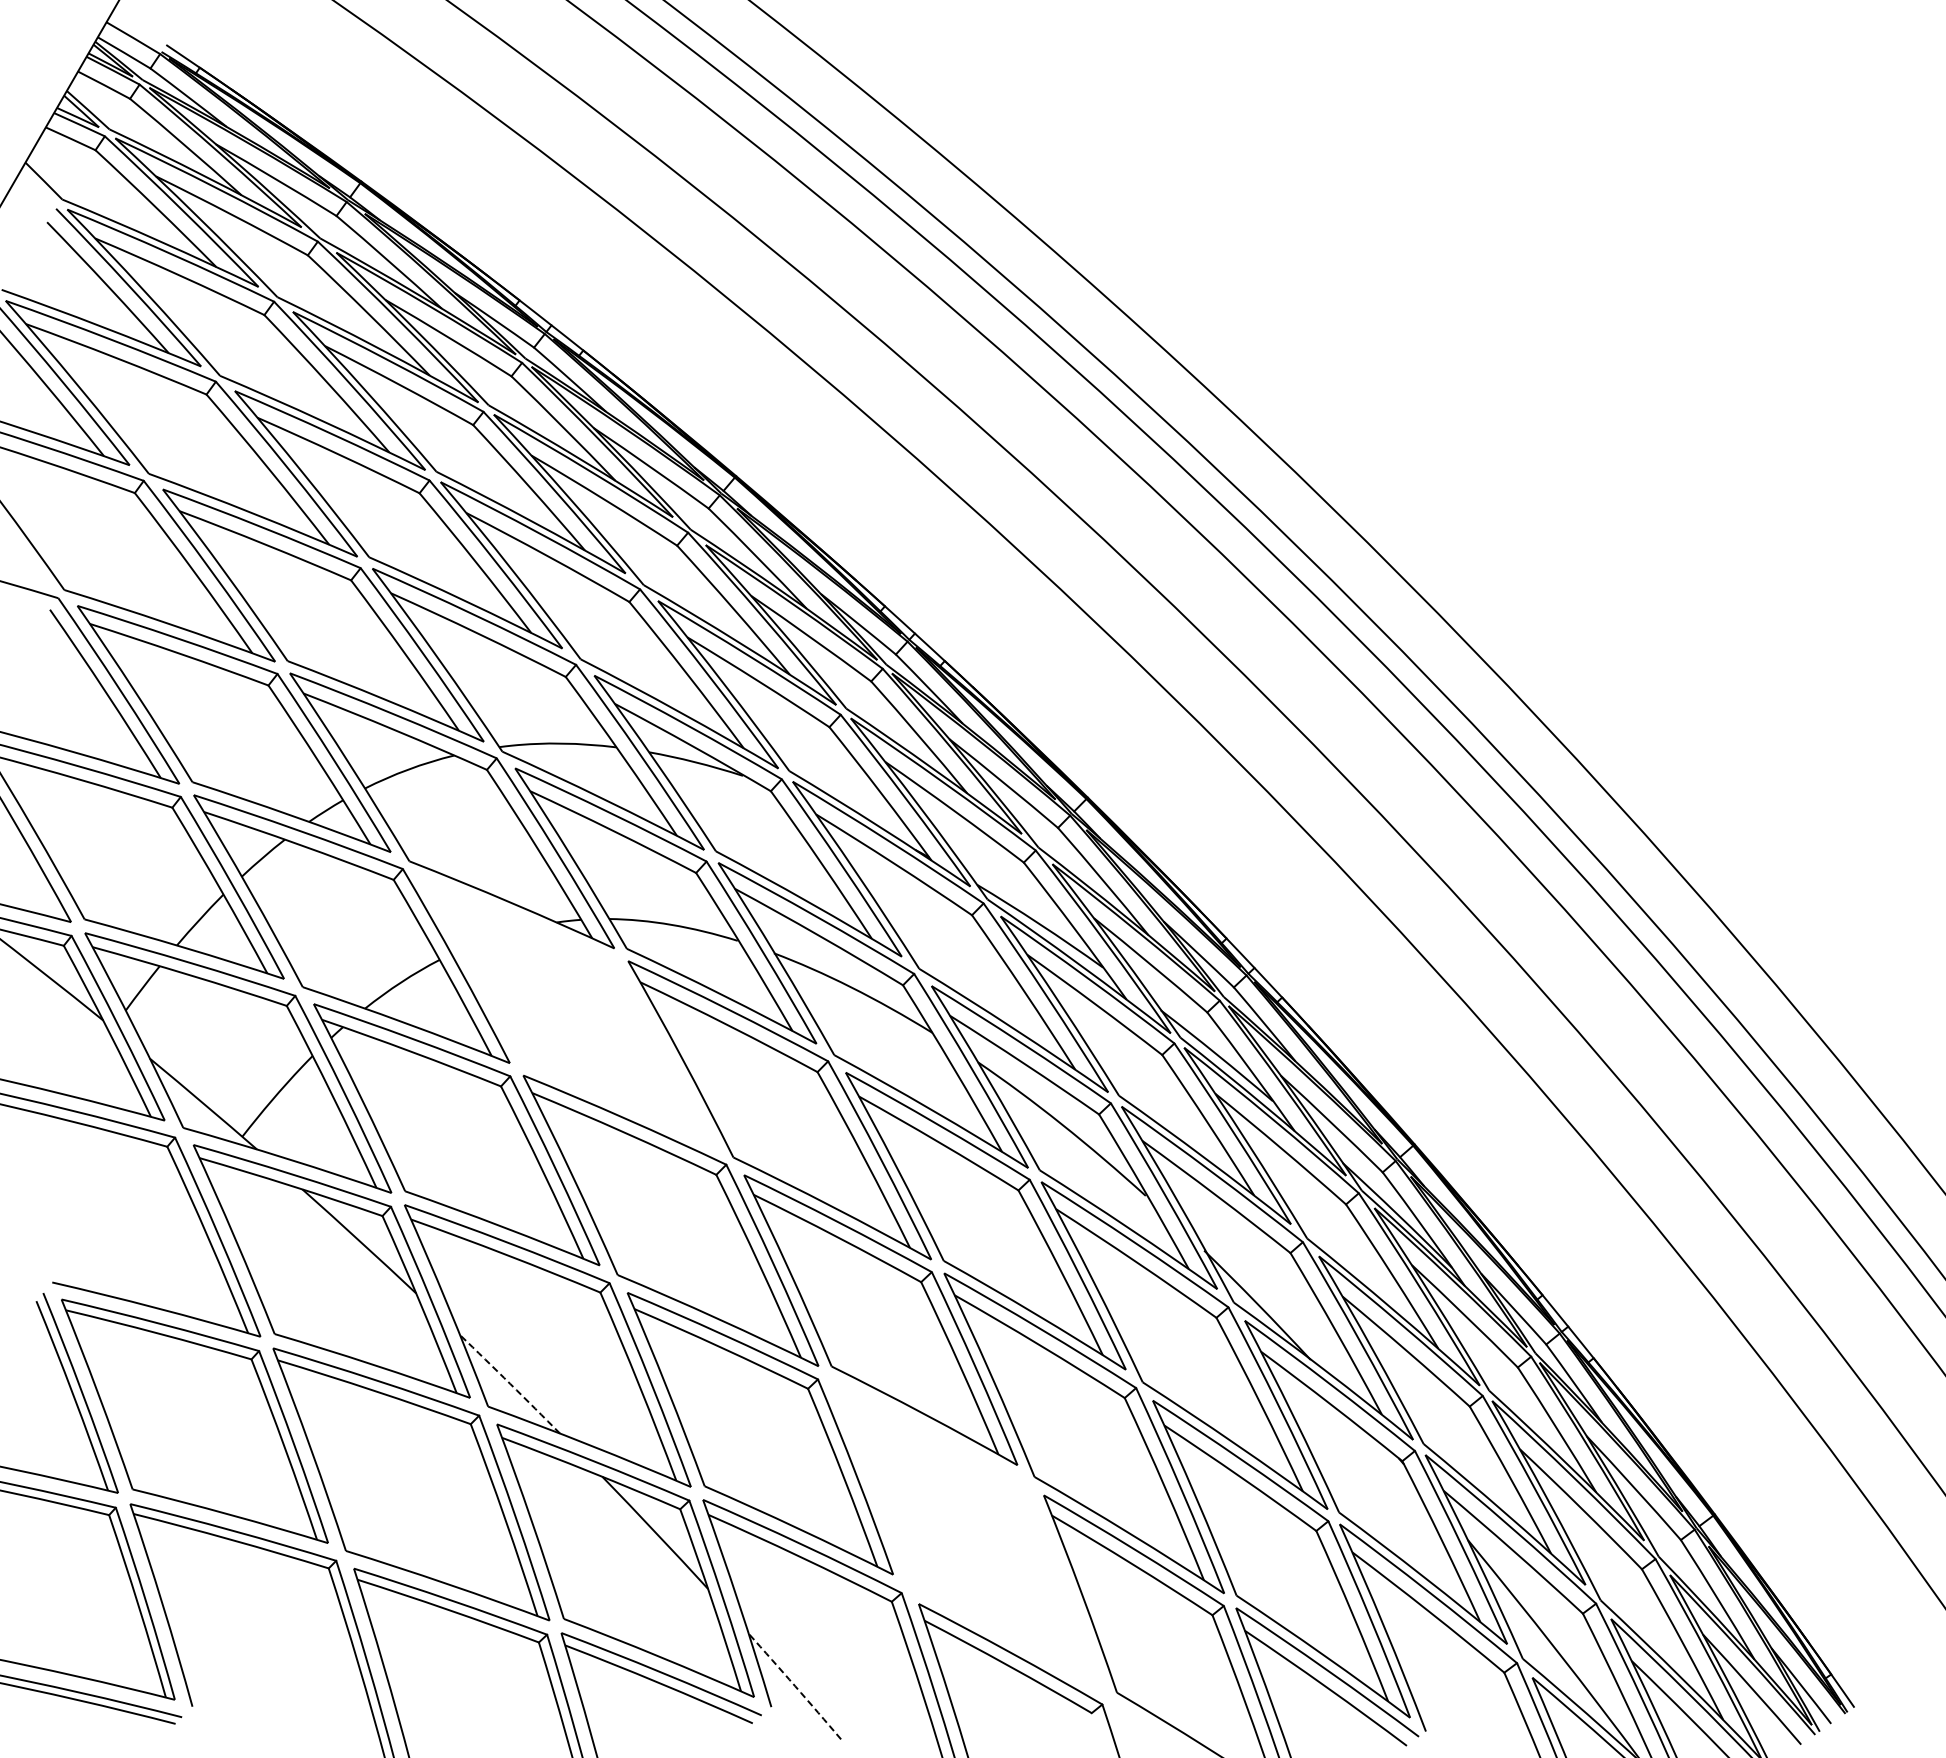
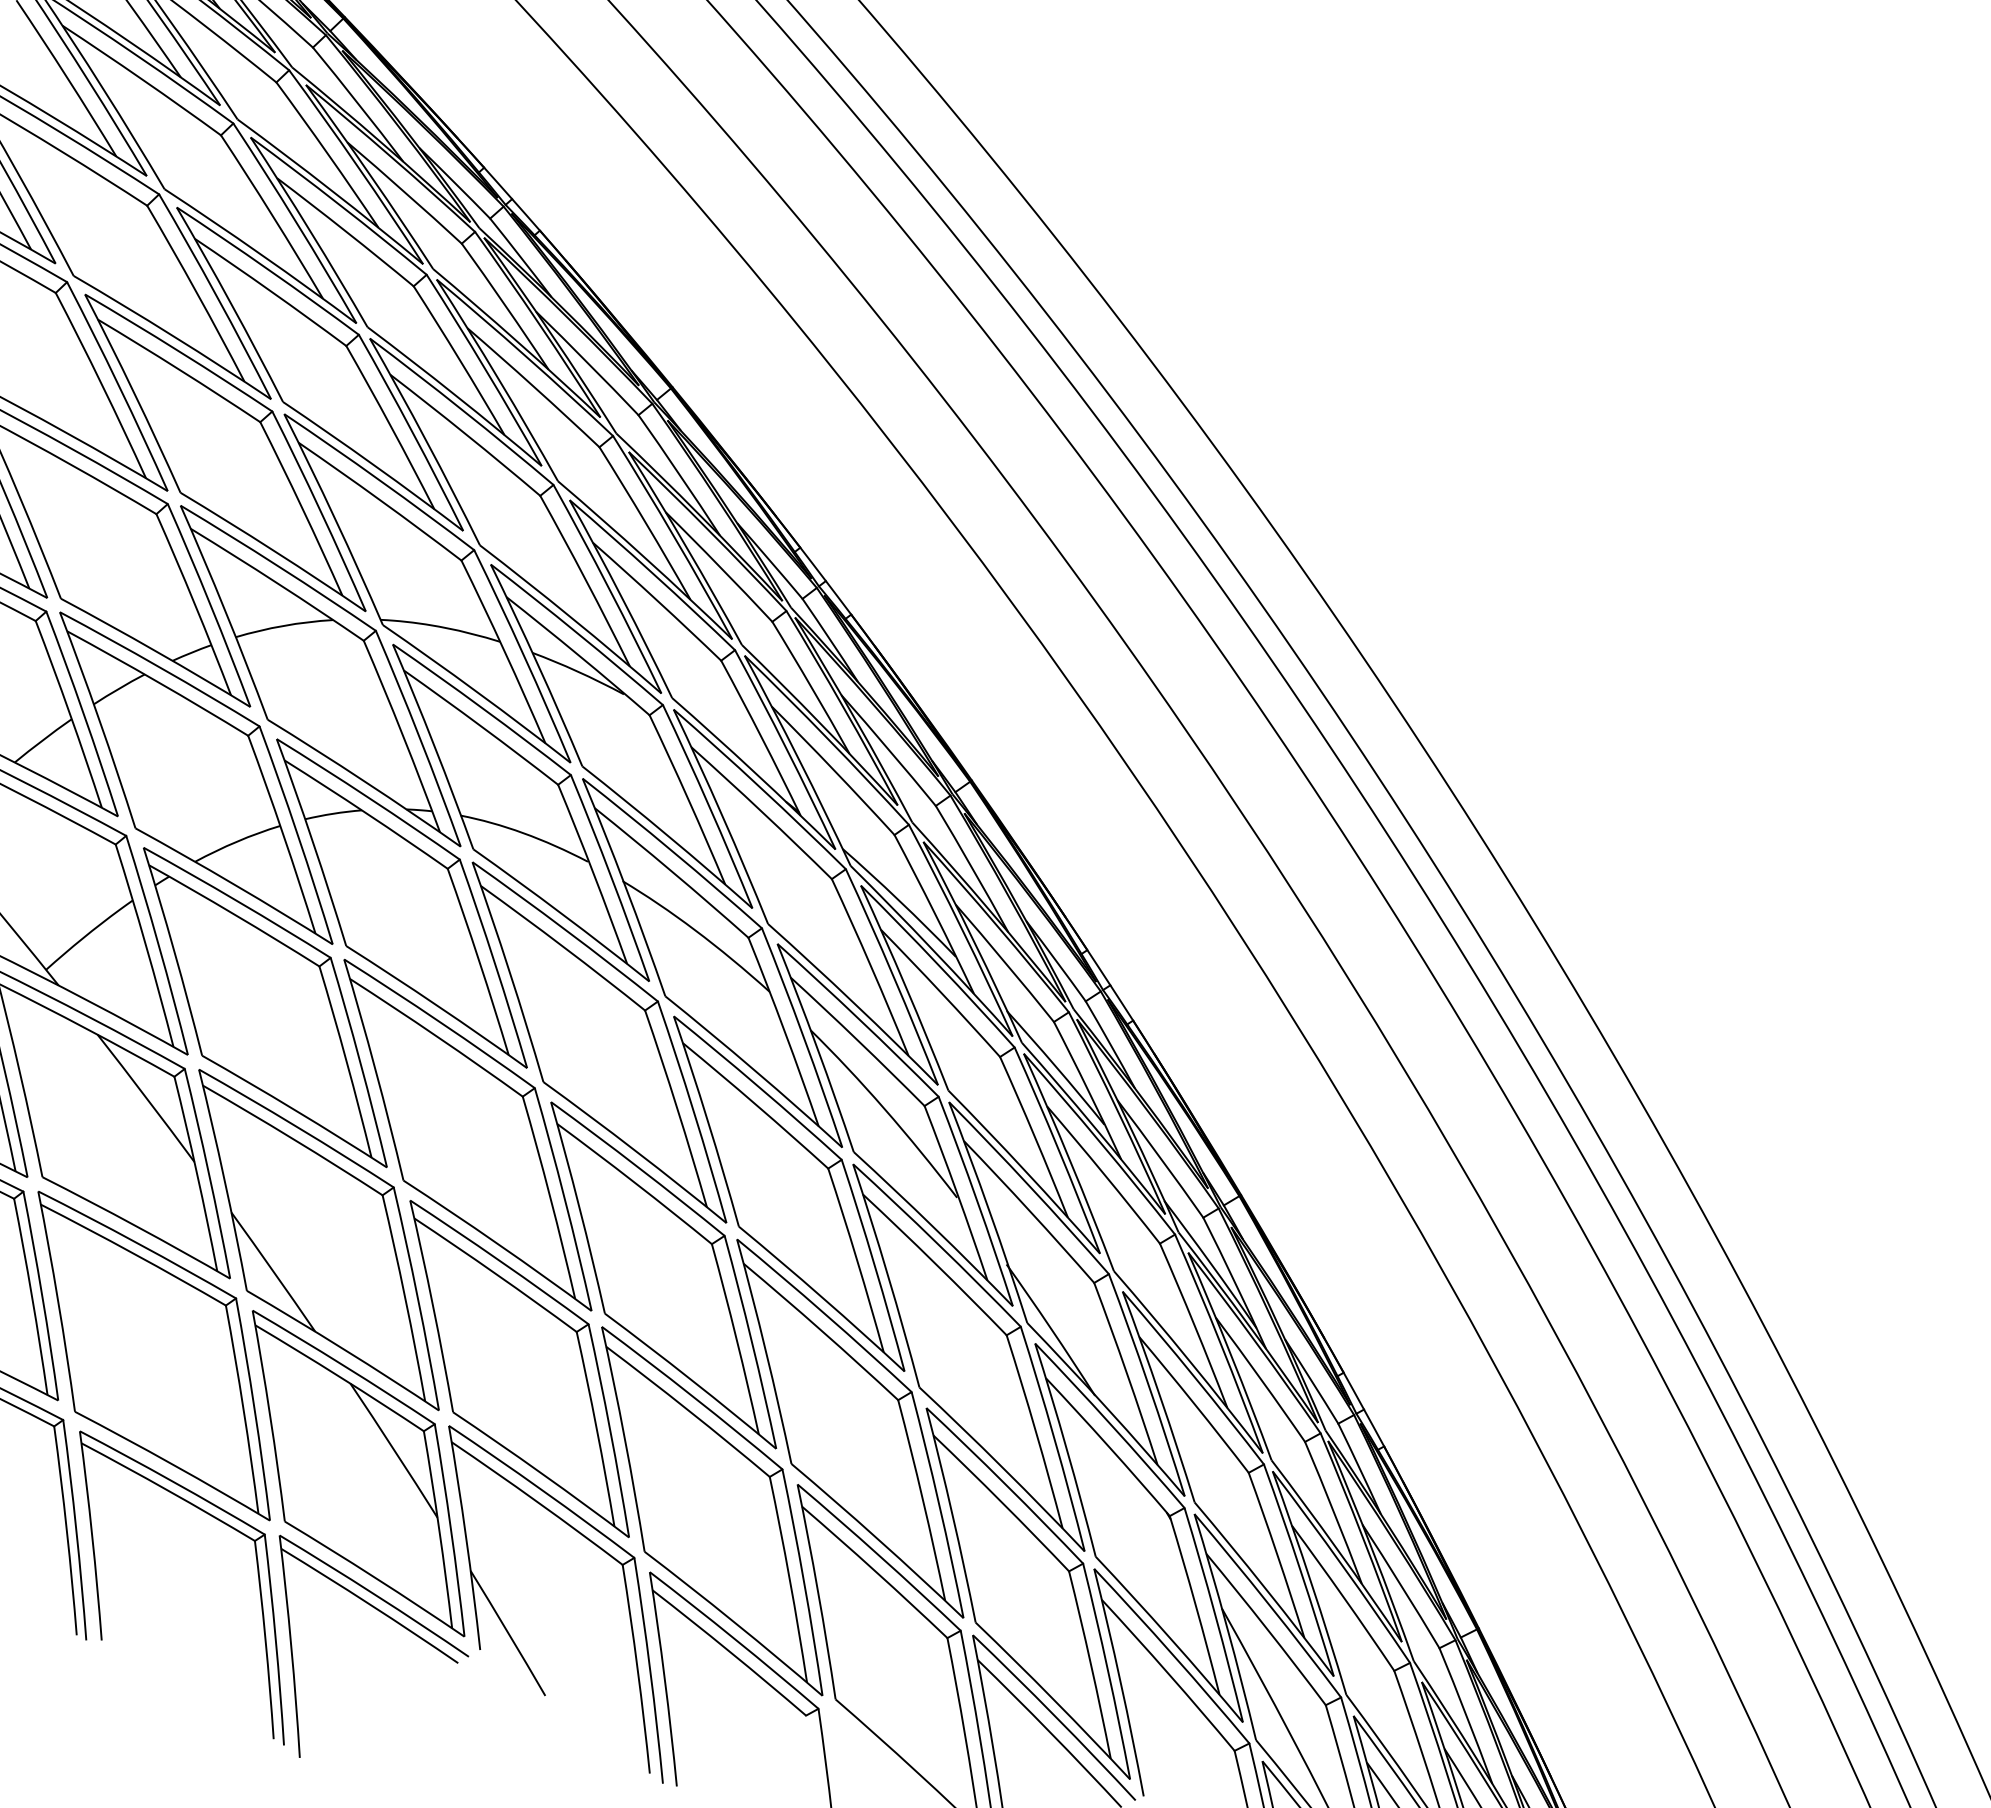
part: (568, 1012) -> (401, 903), added
arc: (510, 1384) -> (273, 1272), dashed -> solid
part: (967, 1535) -> (712, 1511), added
arc: (795, 1686) -> (508, 1633), dashed -> solid

